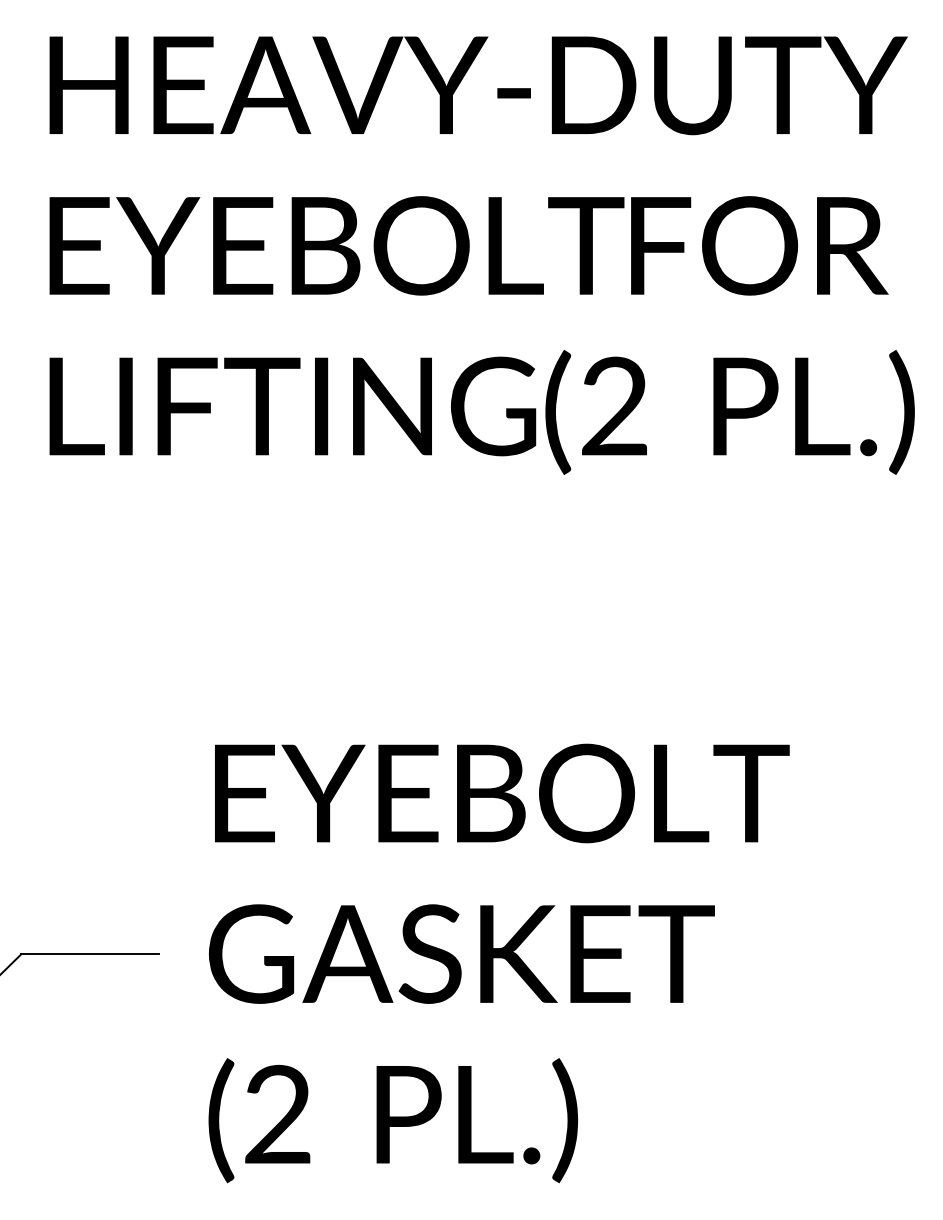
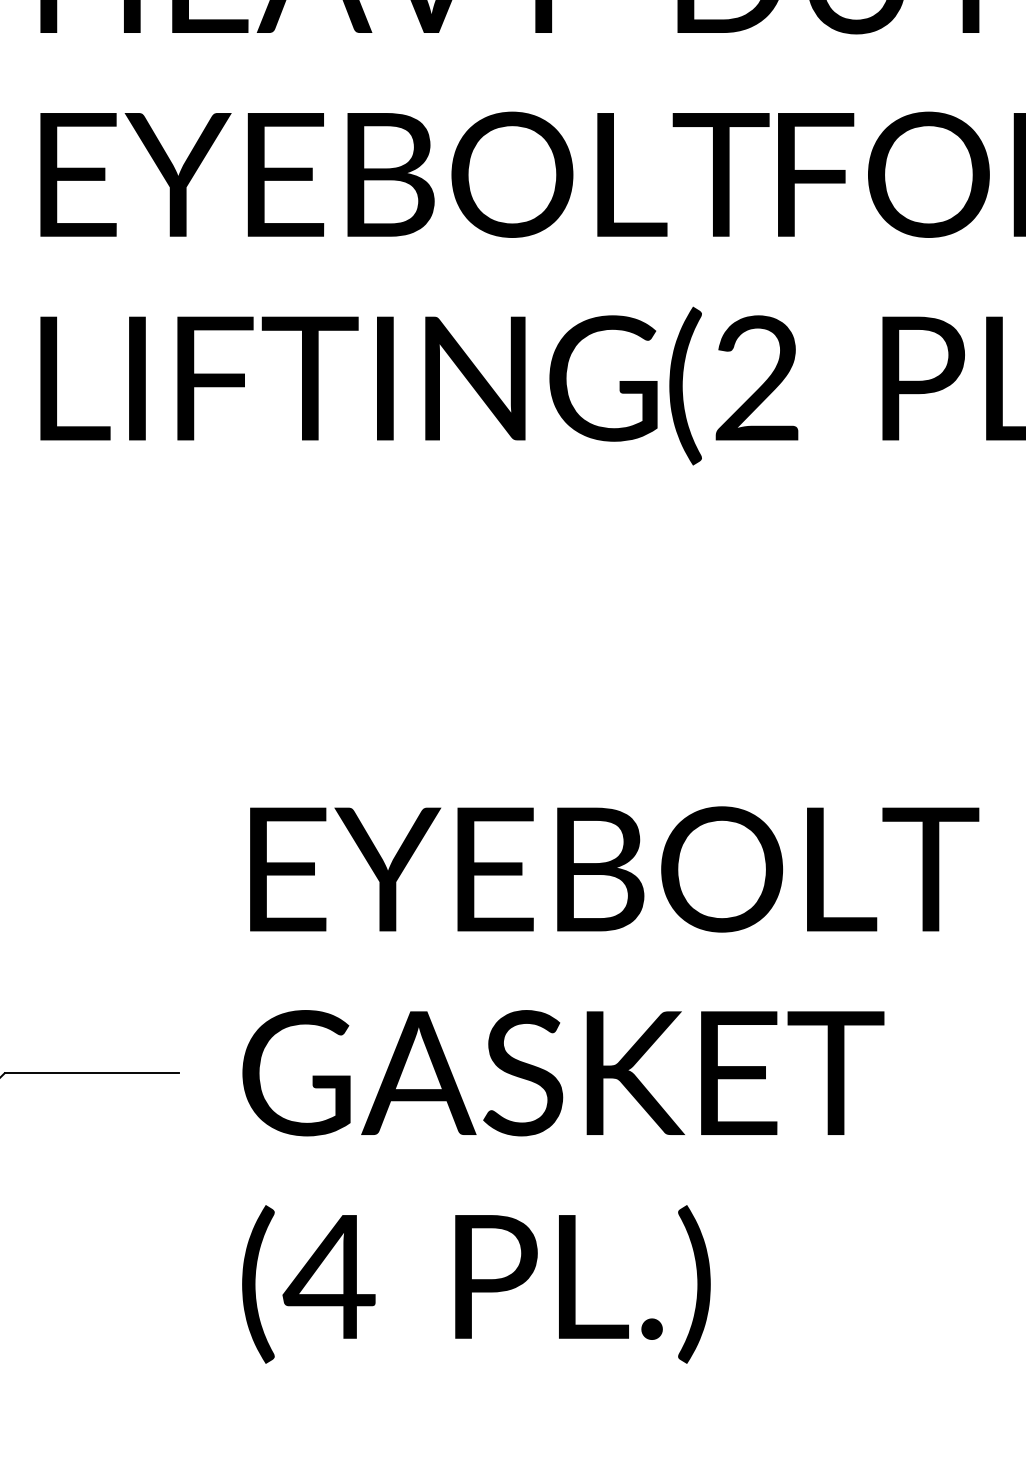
text: (276, 1113) -> (328, 1275), (2 -> (4

